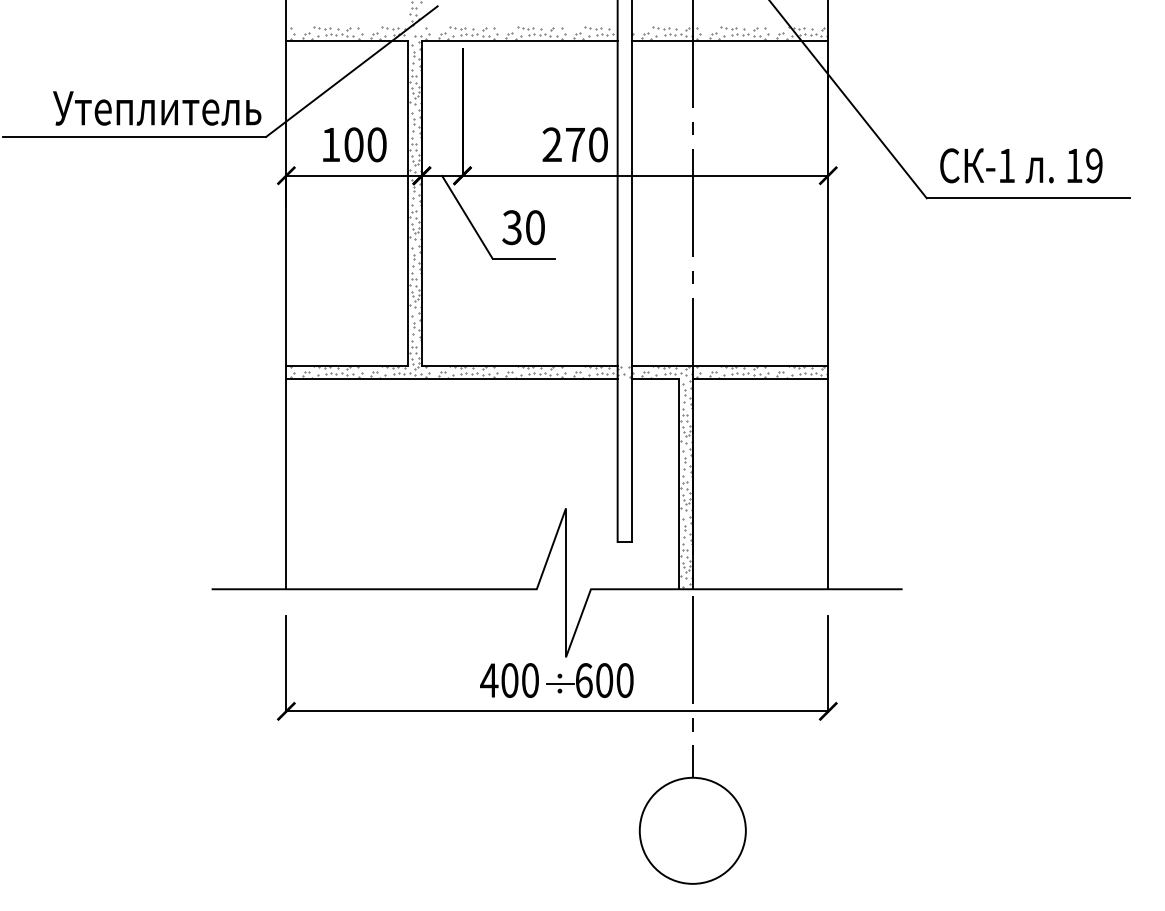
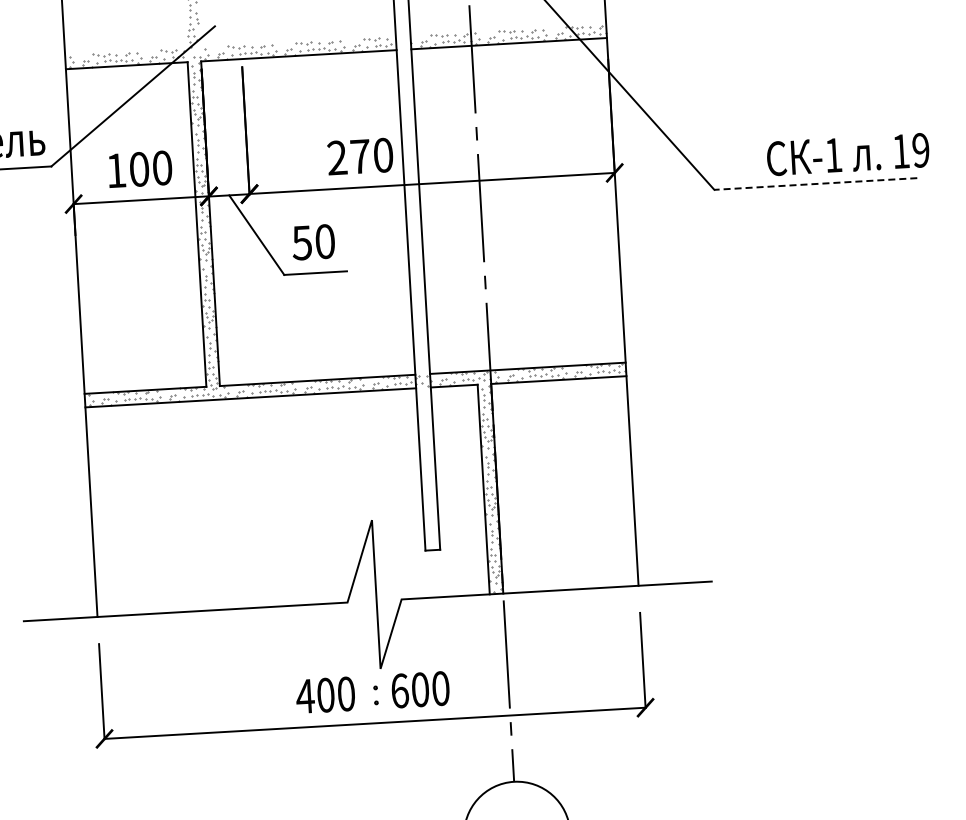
text: (1021, 165) -> (848, 154), moved
line: (1028, 198) -> (815, 184), solid -> dashed
text: (511, 226) -> (301, 241), 30 -> 50
line: (560, 683) -> (376, 695), removed

